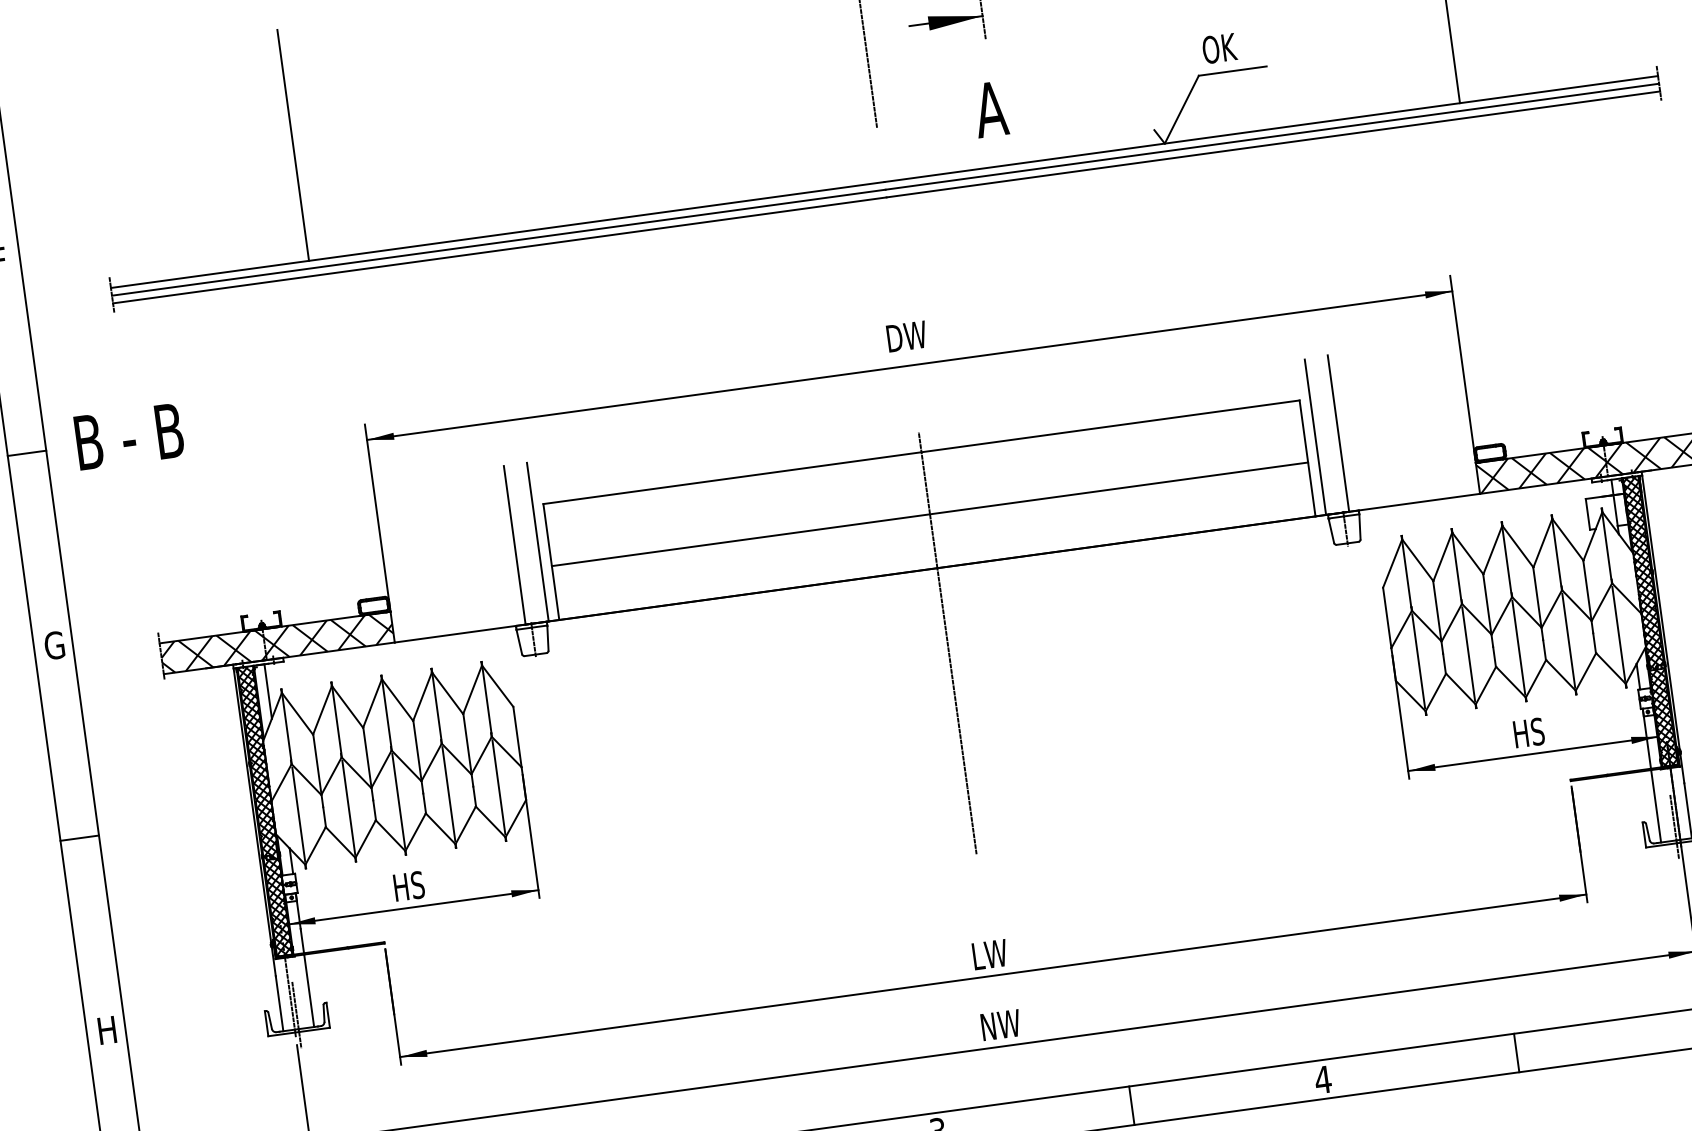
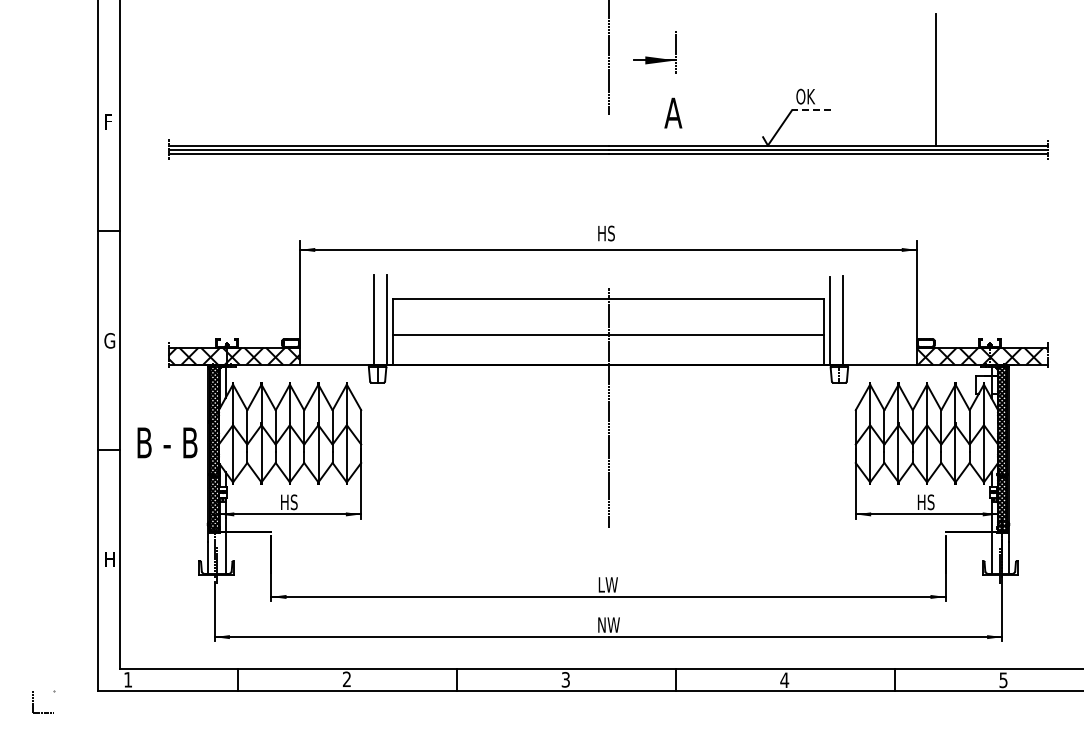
line: (1231, 71) -> (810, 110), solid -> dashed
line: (293, 144) -> (281, 79), removed
text: (907, 336) -> (609, 233), DW -> HS
text: (129, 435) -> (167, 442), moved

